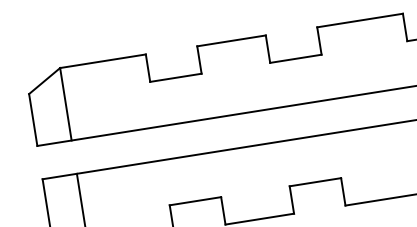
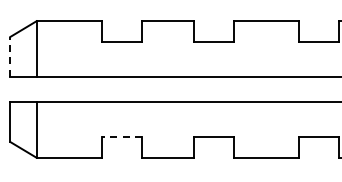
line: (33, 119) -> (10, 56), solid -> dashed
line: (195, 200) -> (122, 136), solid -> dashed

